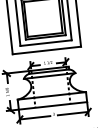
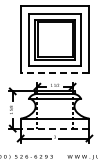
line: (46, 50) -> (54, 72), solid -> dashed
line: (52, 105) -> (54, 128), solid -> dashed

